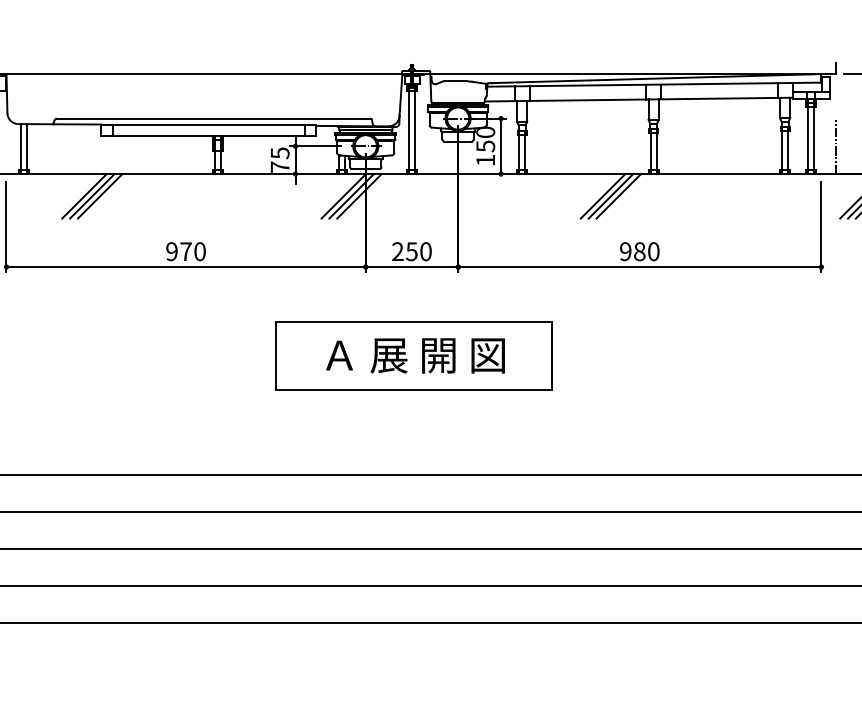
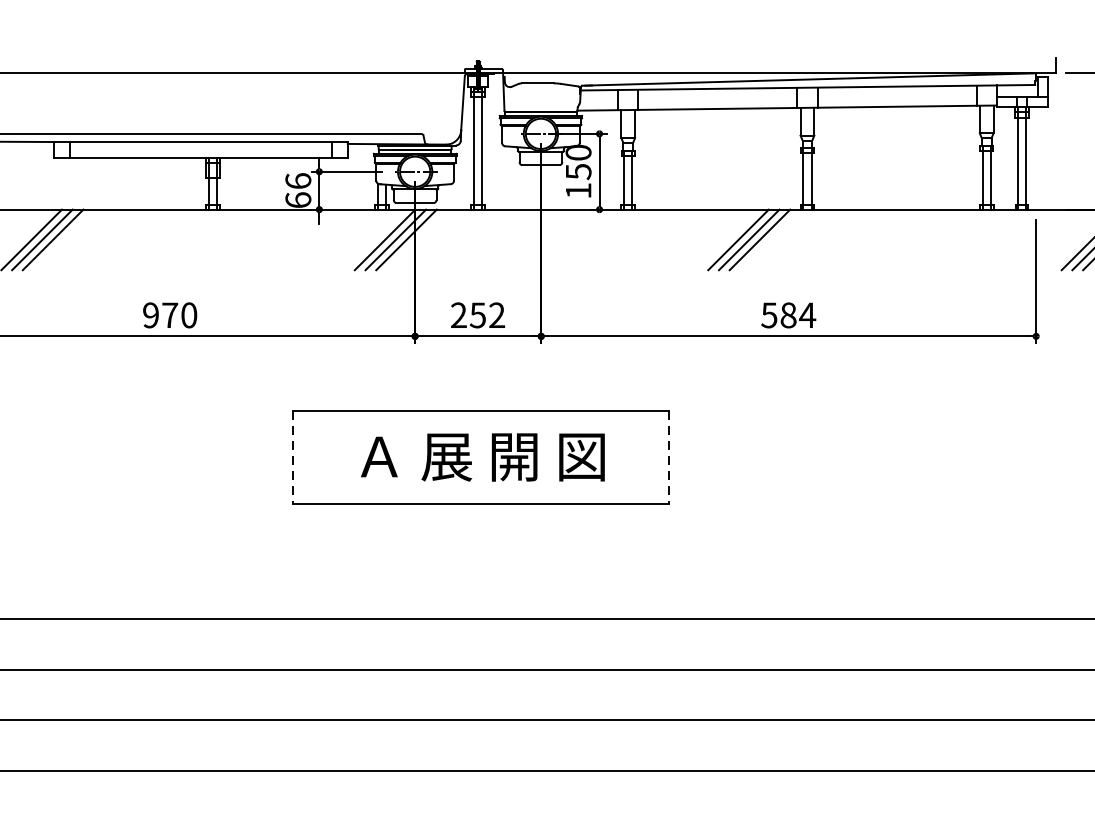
line: (836, 146) -> (1056, 171), removed
text: (279, 159) -> (297, 189), 75 -> 66
text: (425, 251) -> (496, 315), 250 -> 252
text: (639, 251) -> (788, 315), 980 -> 584
line: (276, 356) -> (293, 458), solid -> dashed
line: (551, 356) -> (668, 458), solid -> dashed

